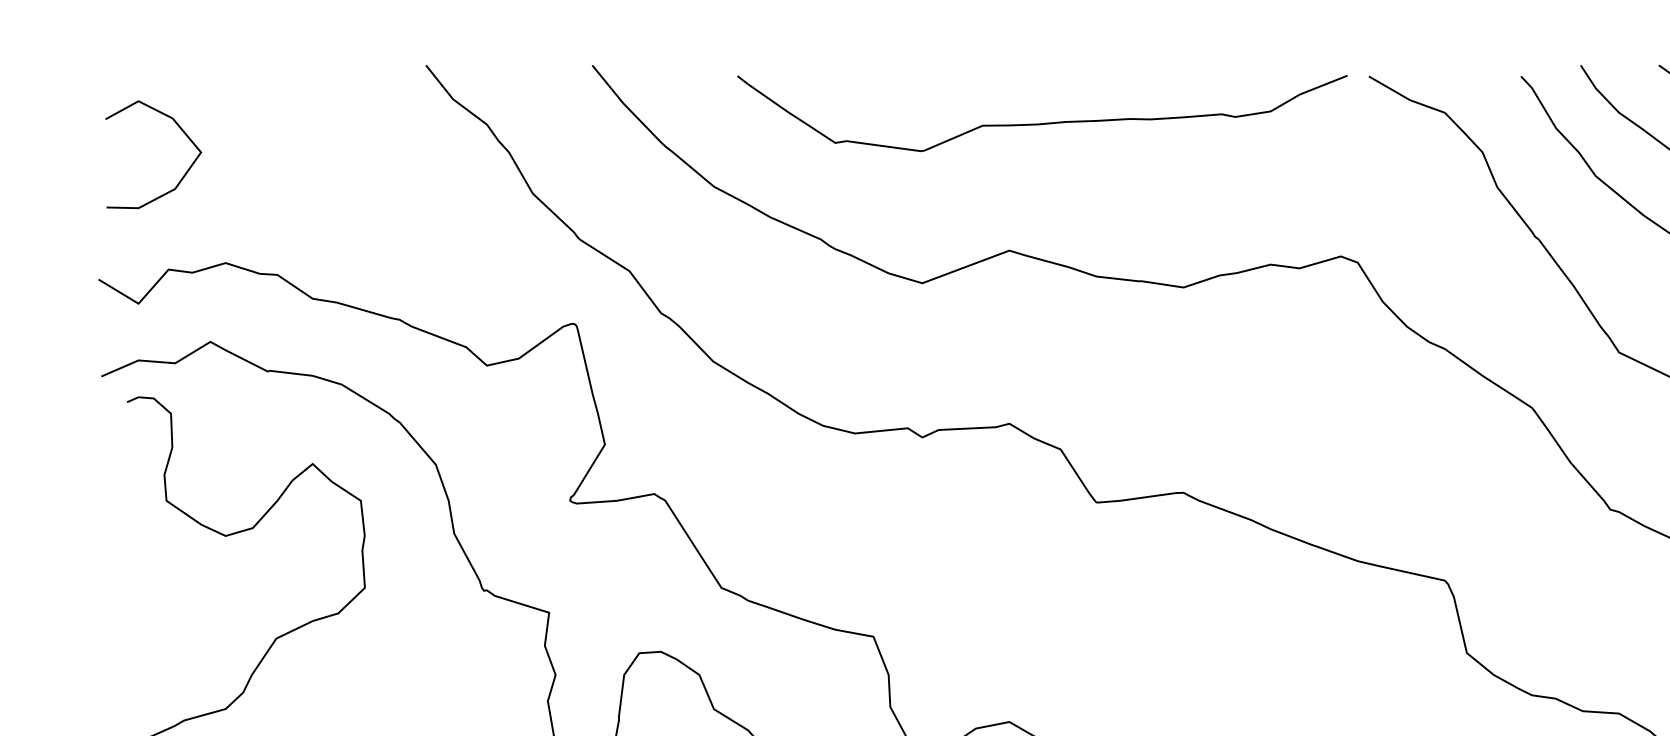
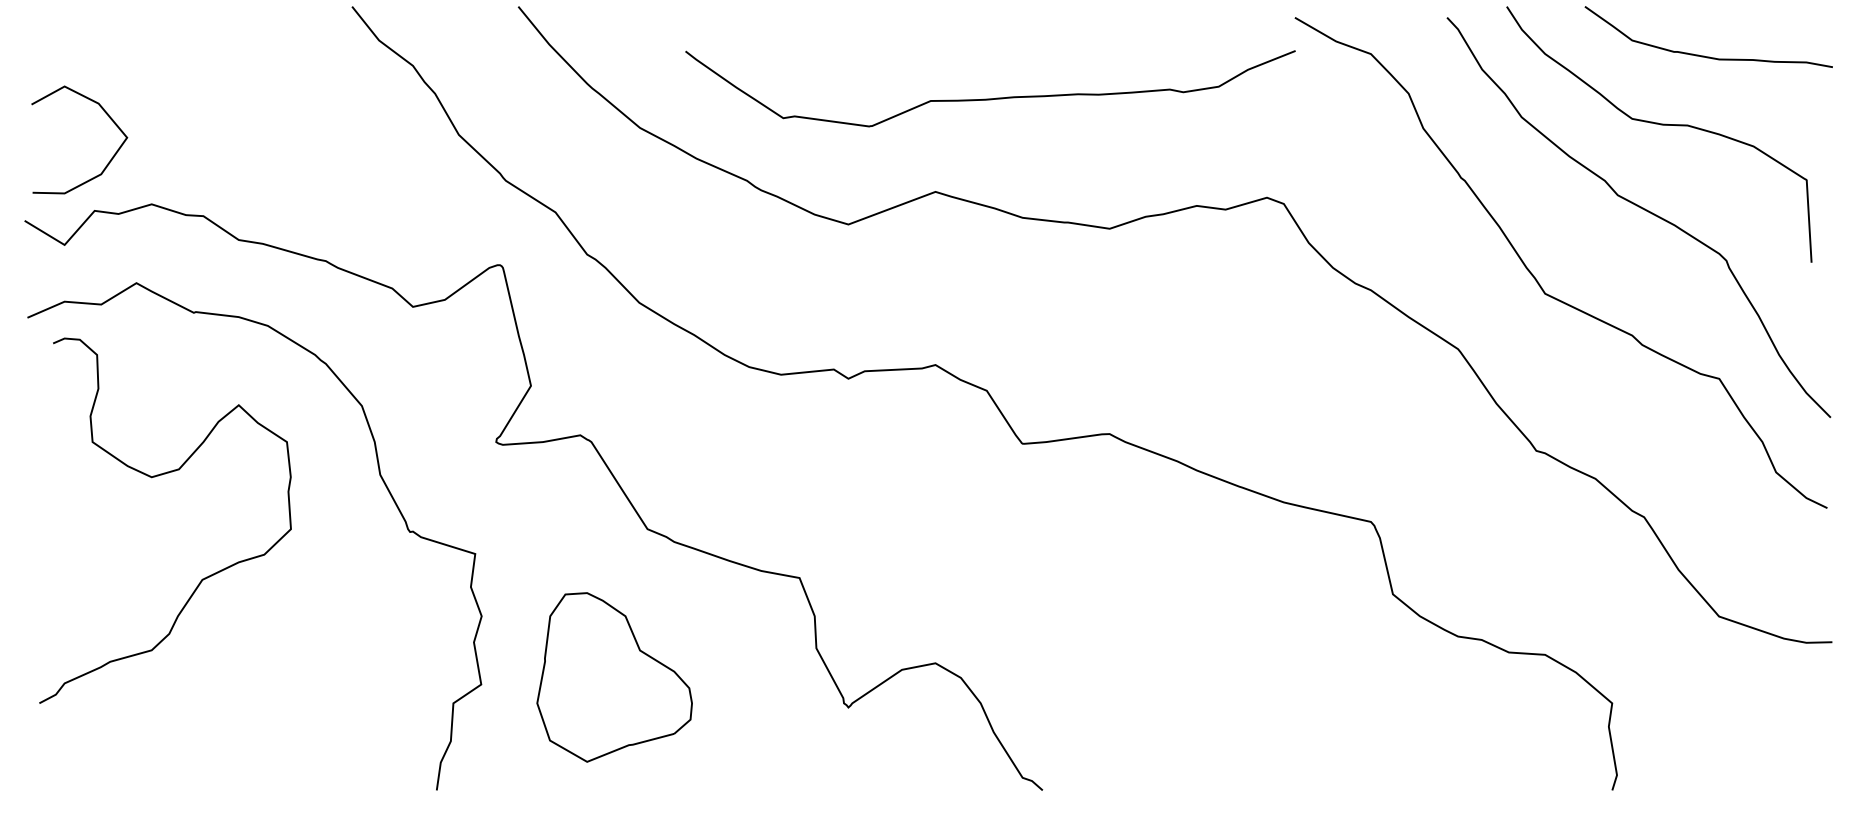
curve: (1042, 123) -> (990, 98), moved
curve: (183, 133) -> (109, 118), moved

